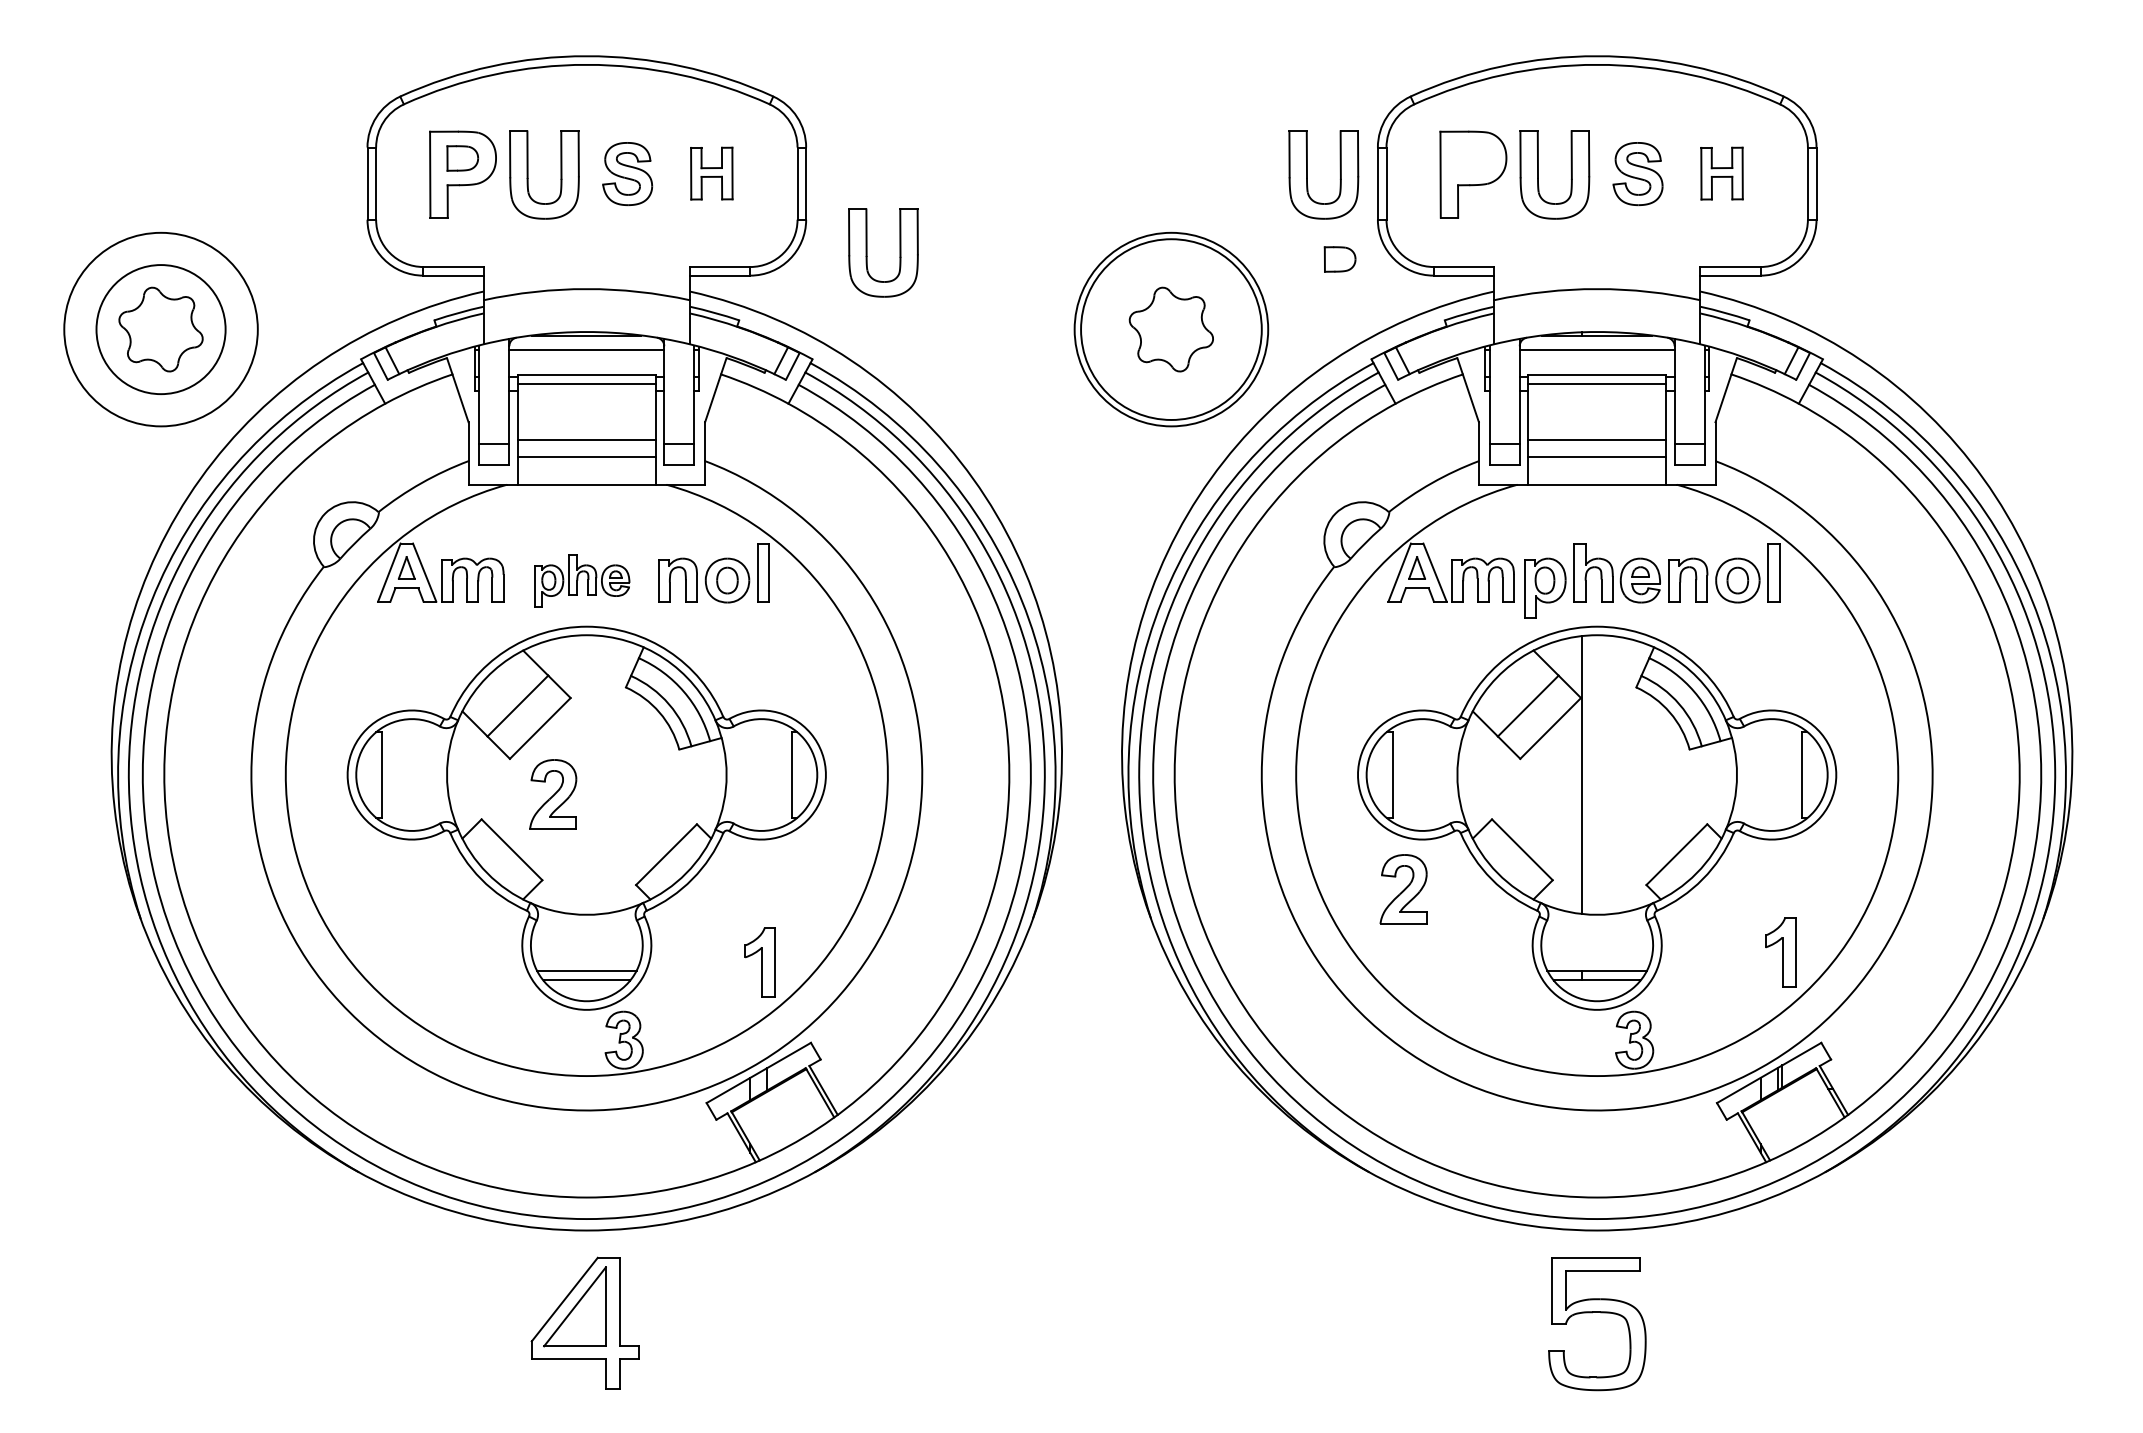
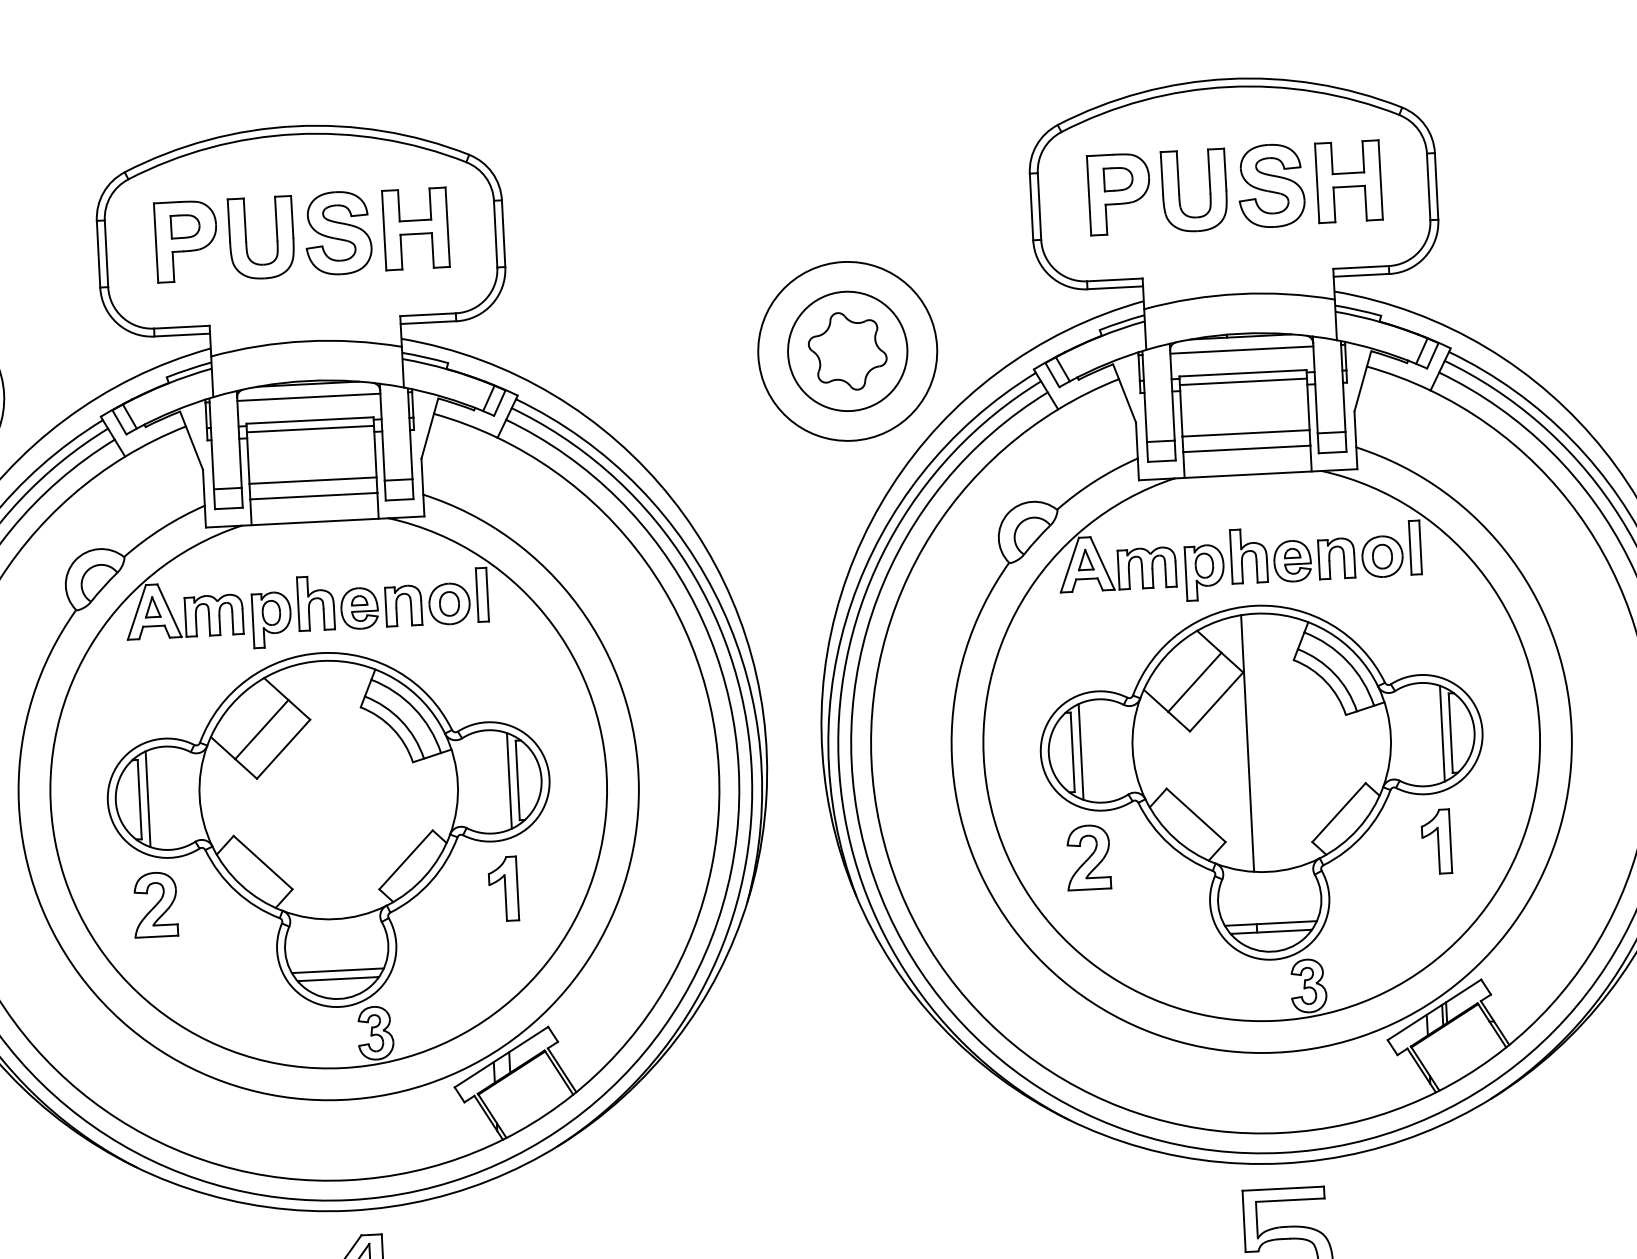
part: (627, 173) -> (338, 232), size x1.43
part: (711, 173) -> (415, 228), size x1.67
part: (1637, 173) -> (1270, 185), size x1.43
part: (1721, 173) -> (1348, 181), size x1.67
part: (1307, 174) -> (966, 201), removed
part: (867, 252) -> (563, 294), removed
part: (1339, 259) -> (1117, 179), moved
circle: (1170, 329) -> (846, 351), size x0.71
part: (581, 580) -> (314, 610), size x1.43
line: (391, 774) -> (148, 798), added
line: (782, 774) -> (509, 780), added
line: (1401, 774) -> (1081, 751), added
line: (1792, 774) -> (1442, 733), added
part: (553, 794) -> (155, 904), moved
part: (1780, 952) -> (1436, 841), moved
part: (759, 962) -> (502, 889), moved

